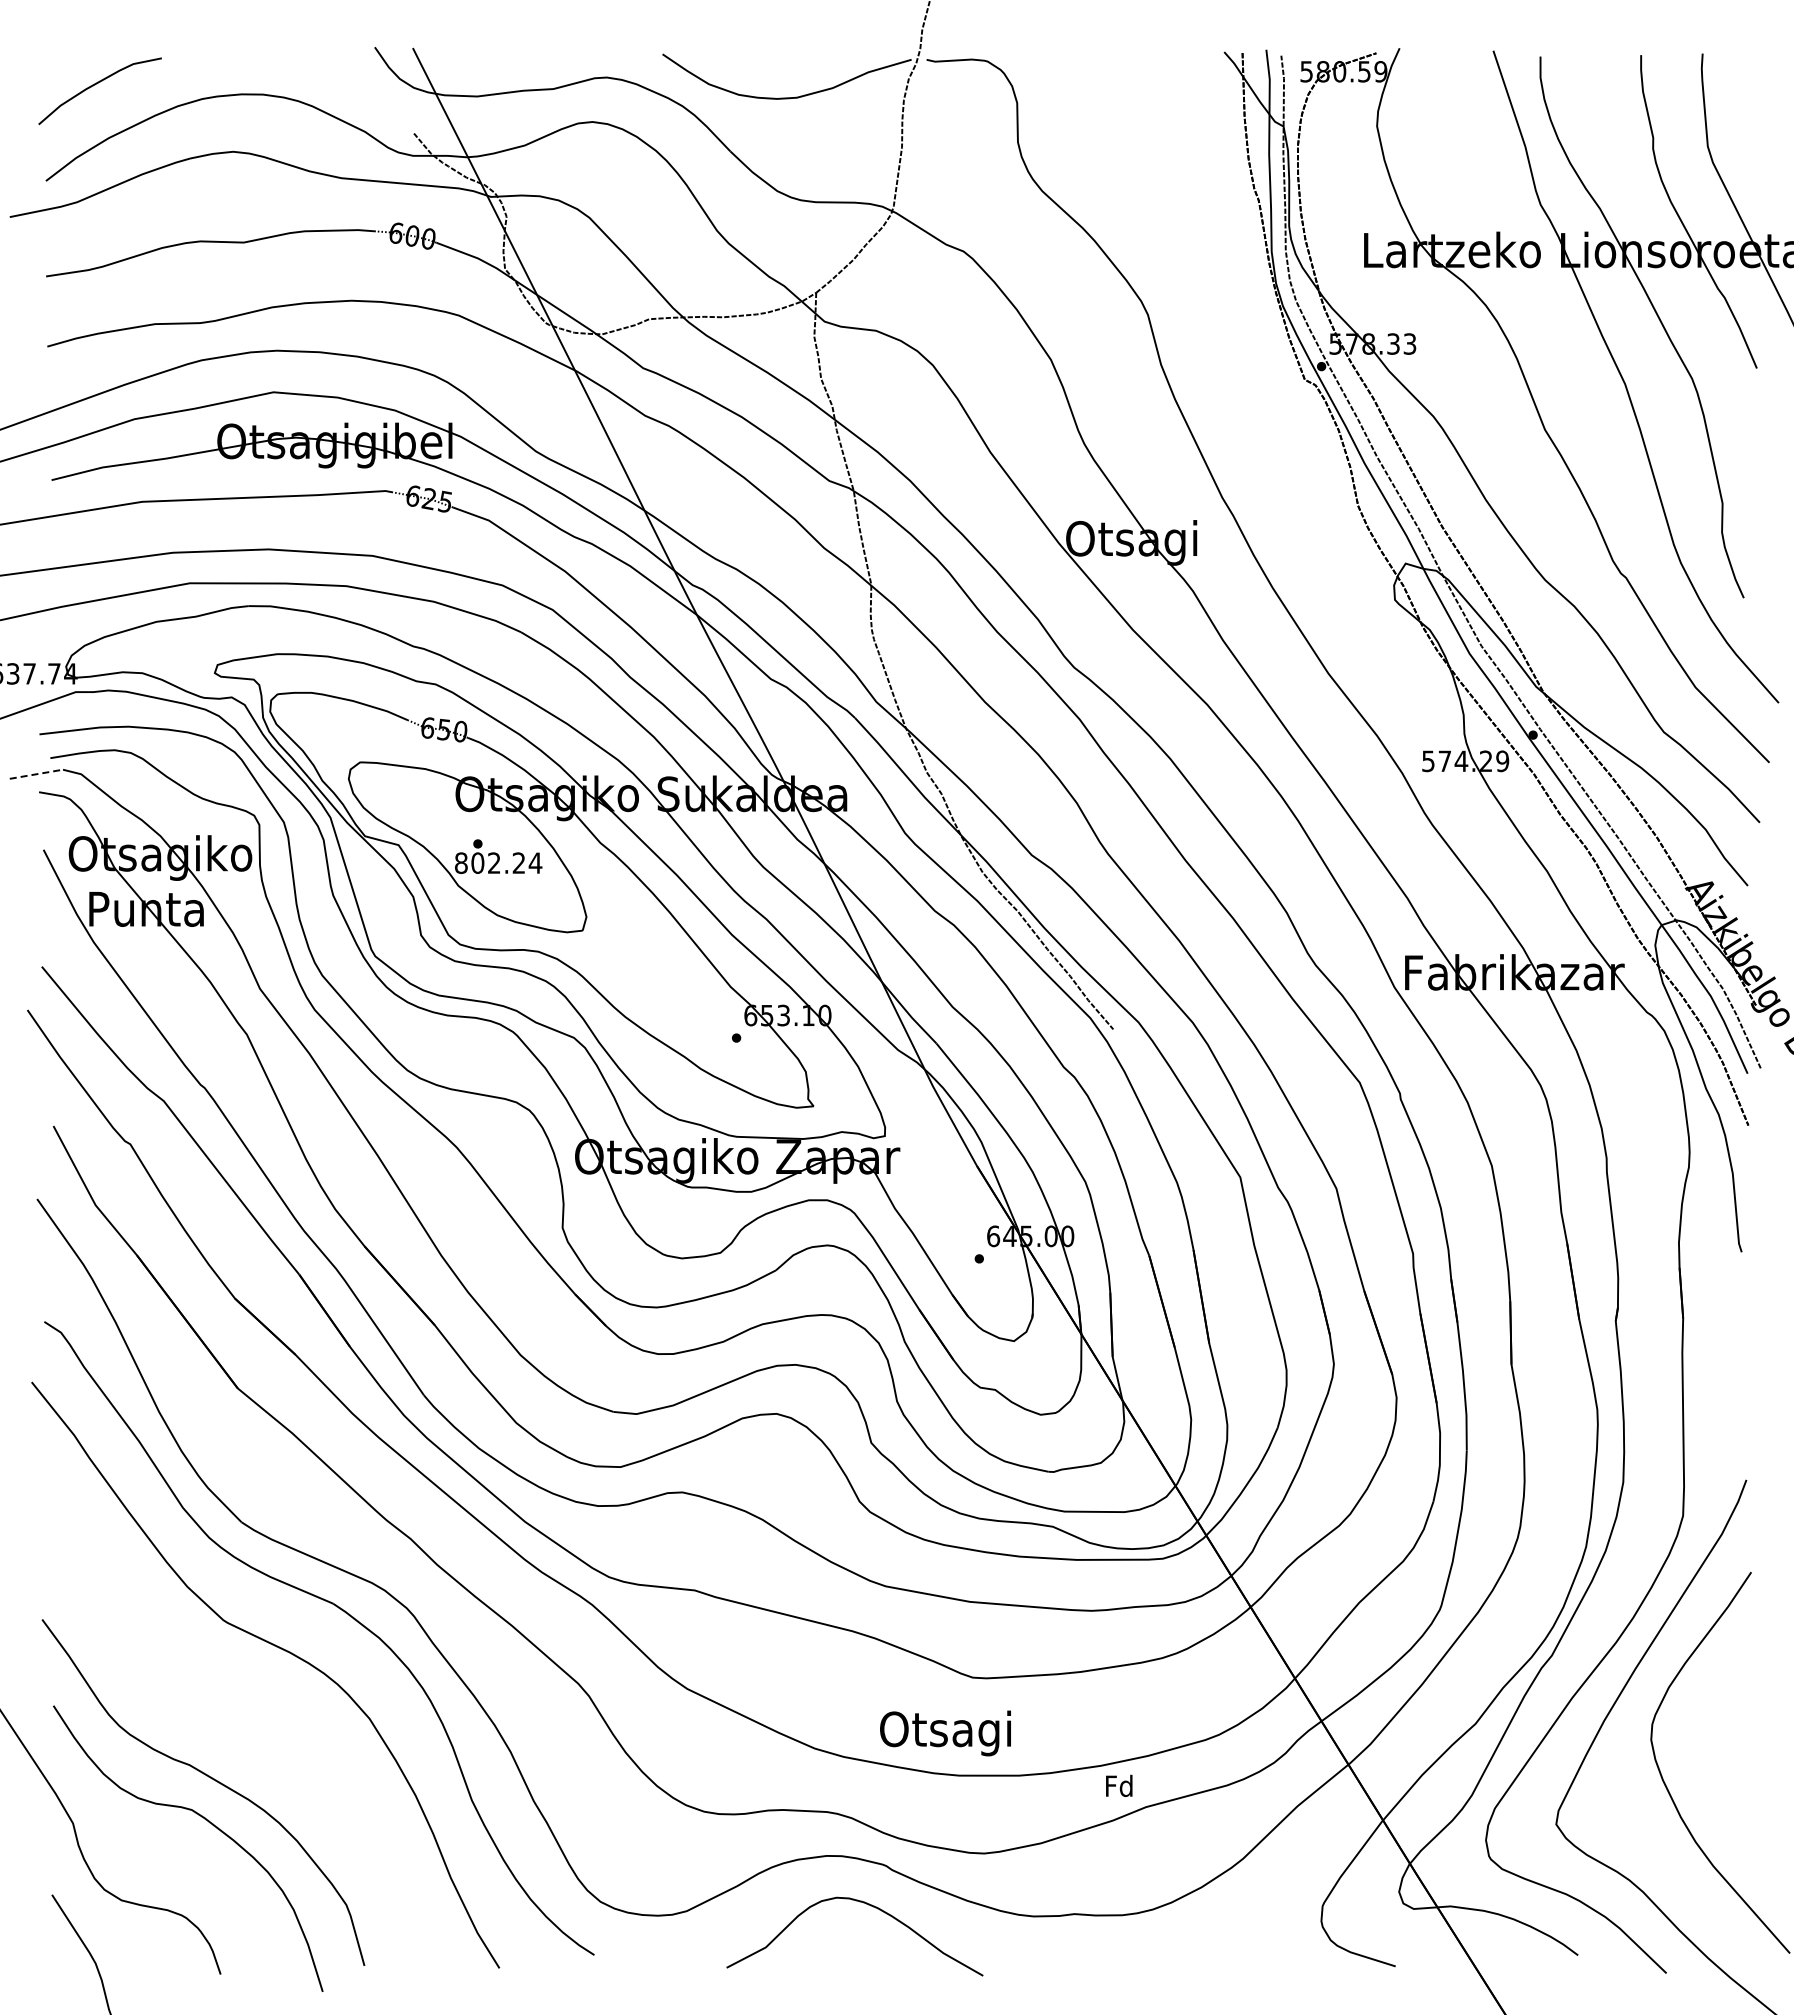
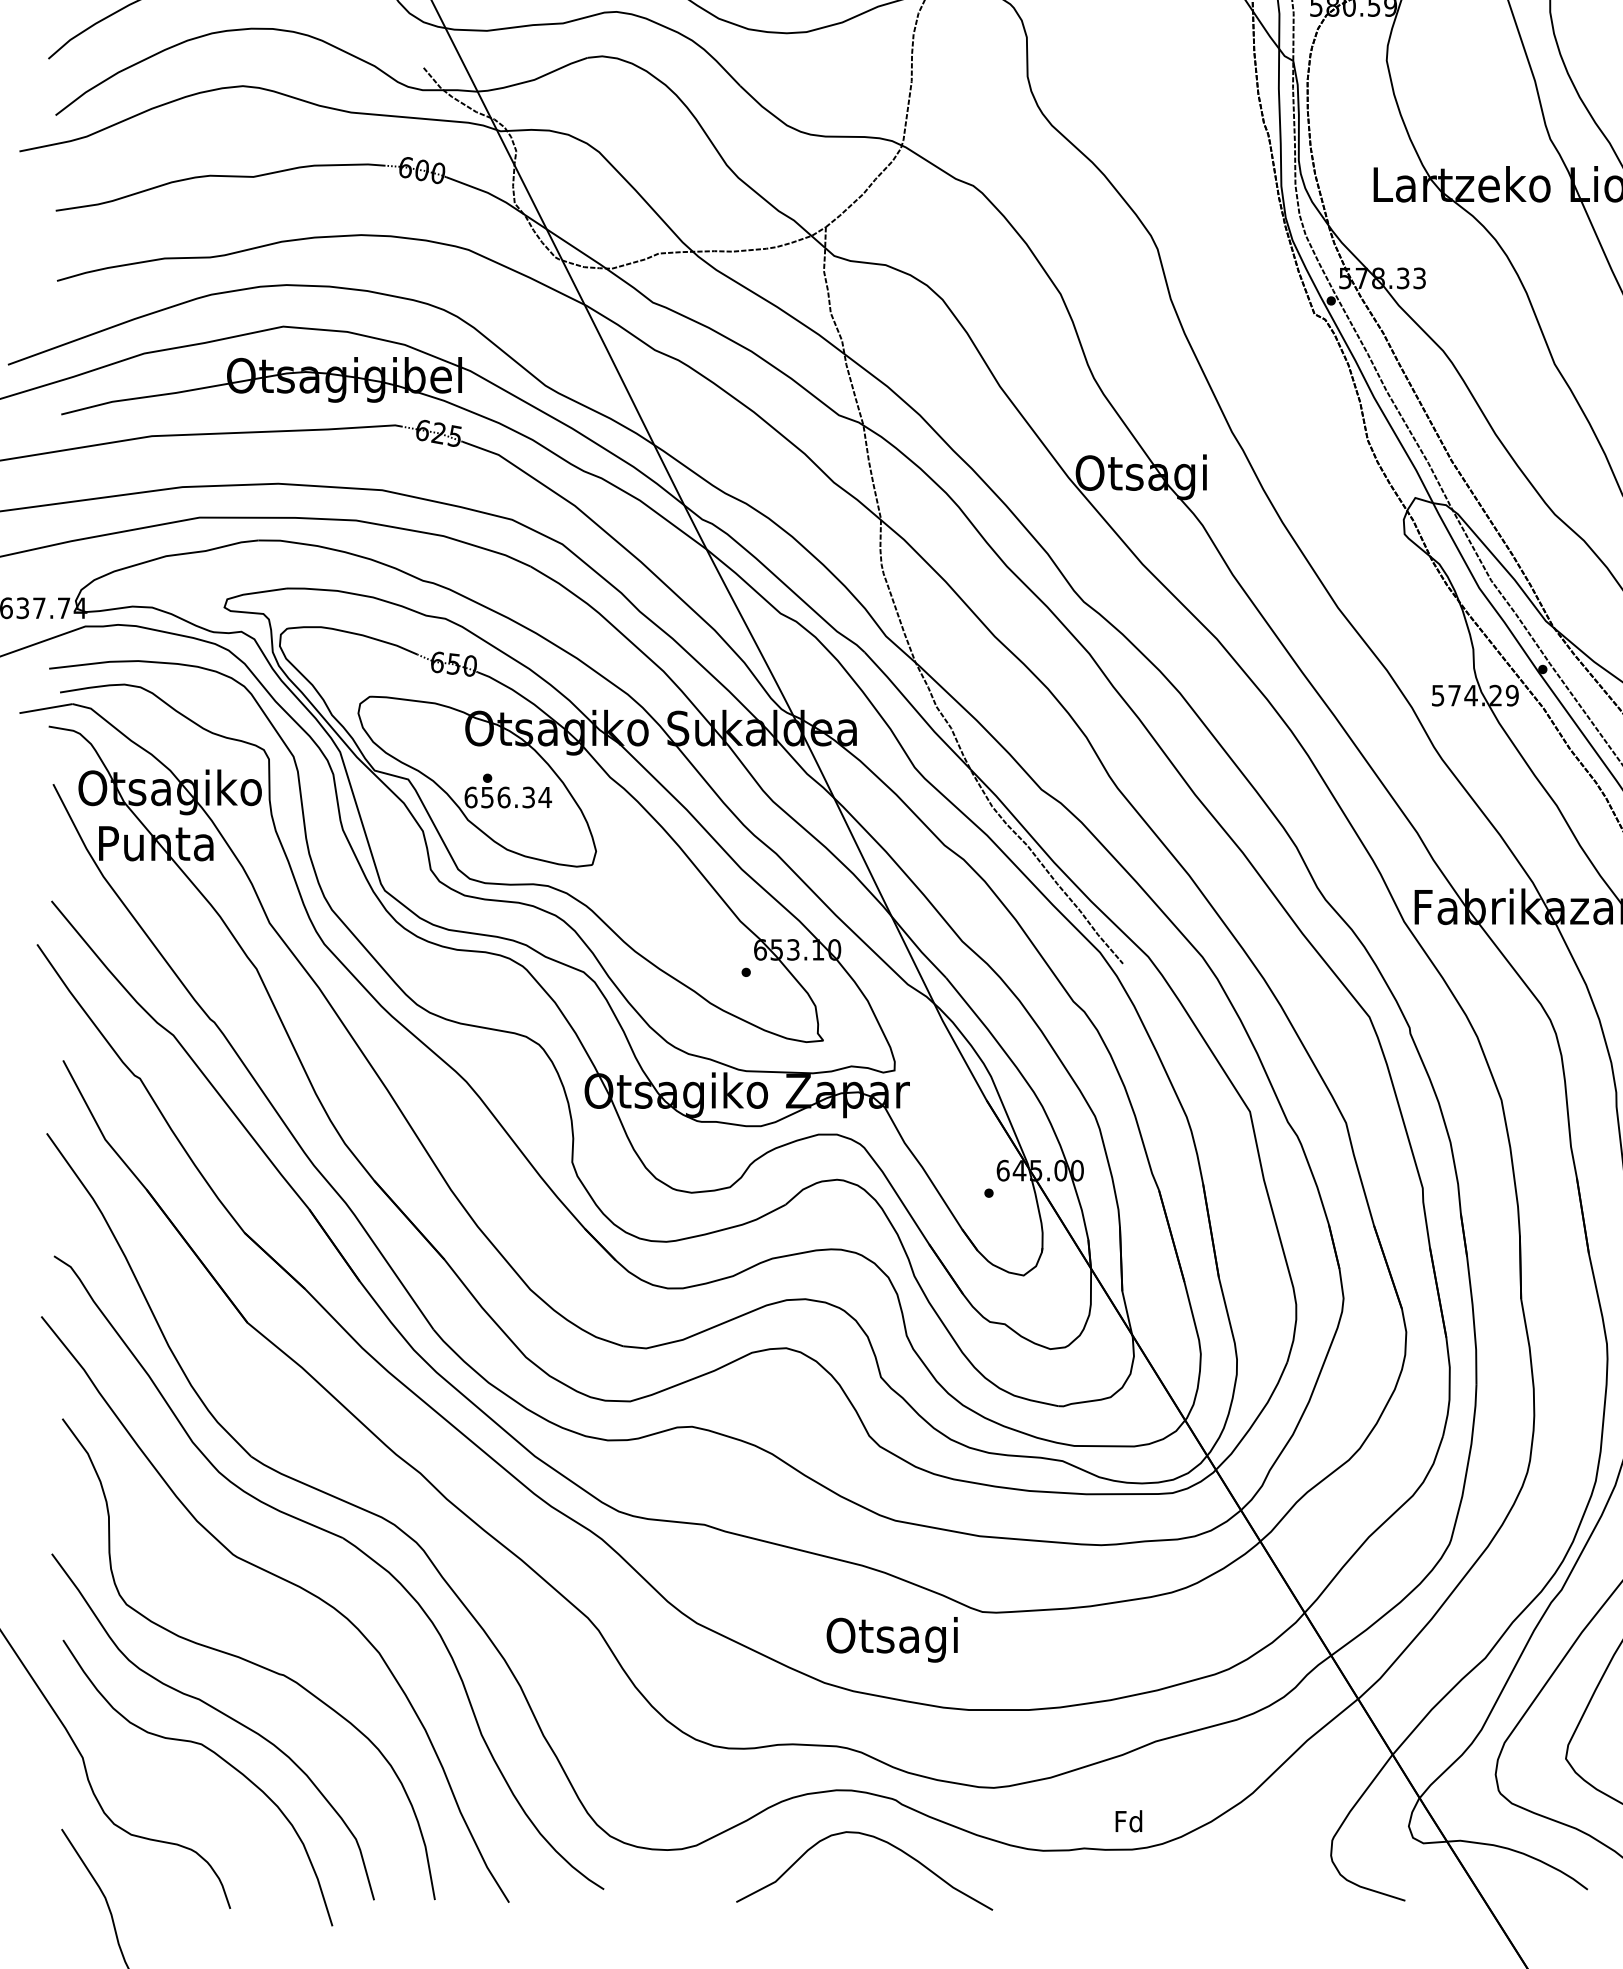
line: (36, 774) -> (46, 708), dashed -> solid
text: (490, 862) -> (500, 796), 802.24 -> 656.34
curve: (238, 1725) -> (248, 1659), added
text: (945, 1733) -> (892, 1639), moved
text: (1119, 1785) -> (1129, 1820), moved

